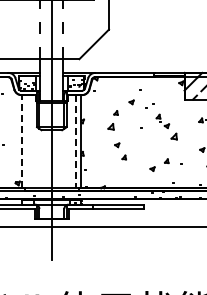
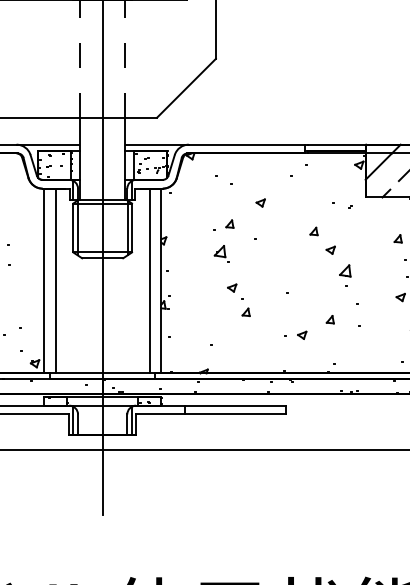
line: (22, 141) -> (44, 280), dashed -> solid
line: (28, 141) -> (56, 280), added
line: (75, 141) -> (149, 280), dashed -> solid

